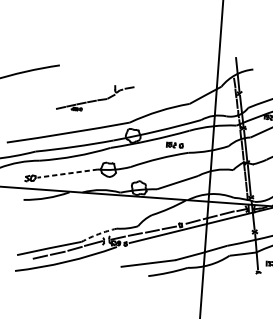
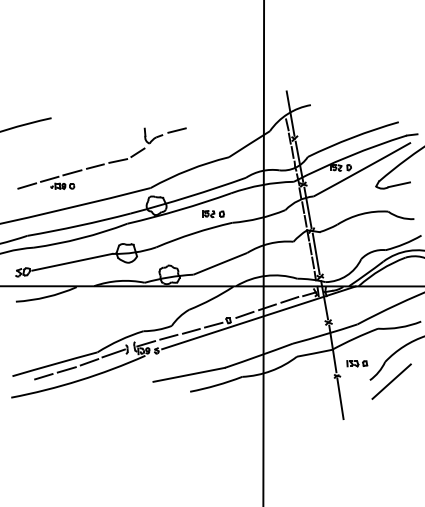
part: (94, 98) -> (101, 158), size x1.67
line: (67, 173) -> (72, 262), dashed -> solid
arc: (98, 234) -> (119, 340), dashed -> solid
line: (259, 289) -> (340, 398), added

